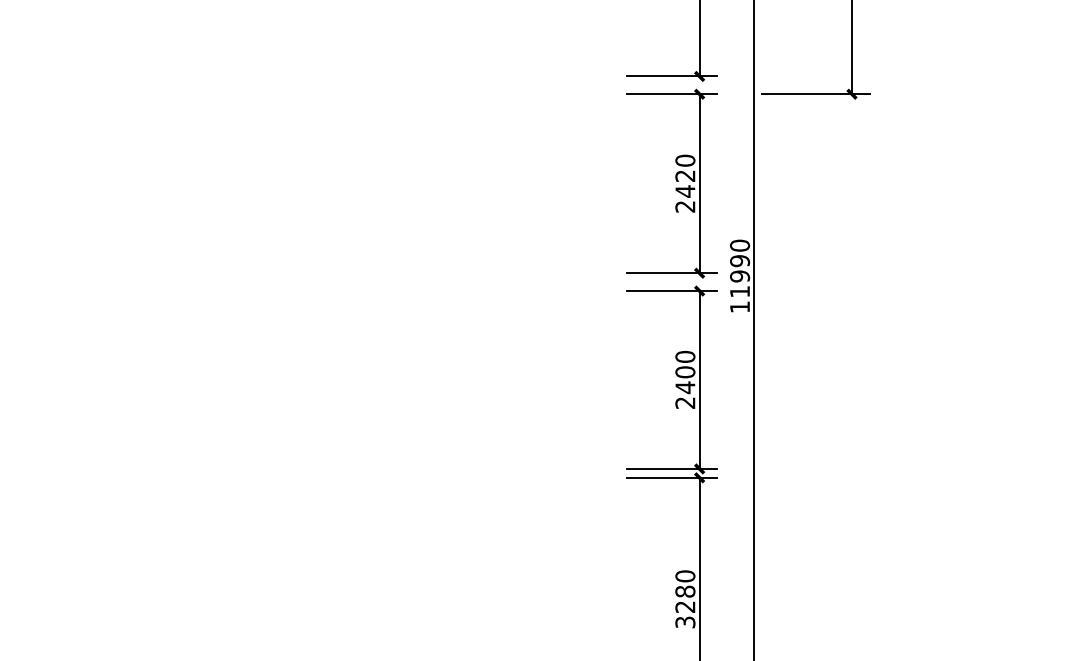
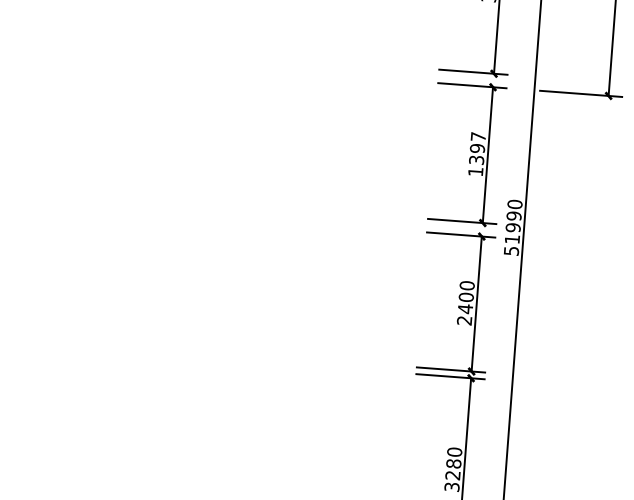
text: (685, 183) -> (477, 154), 2420 -> 1397
text: (740, 306) -> (511, 250), 11990 -> 51990

